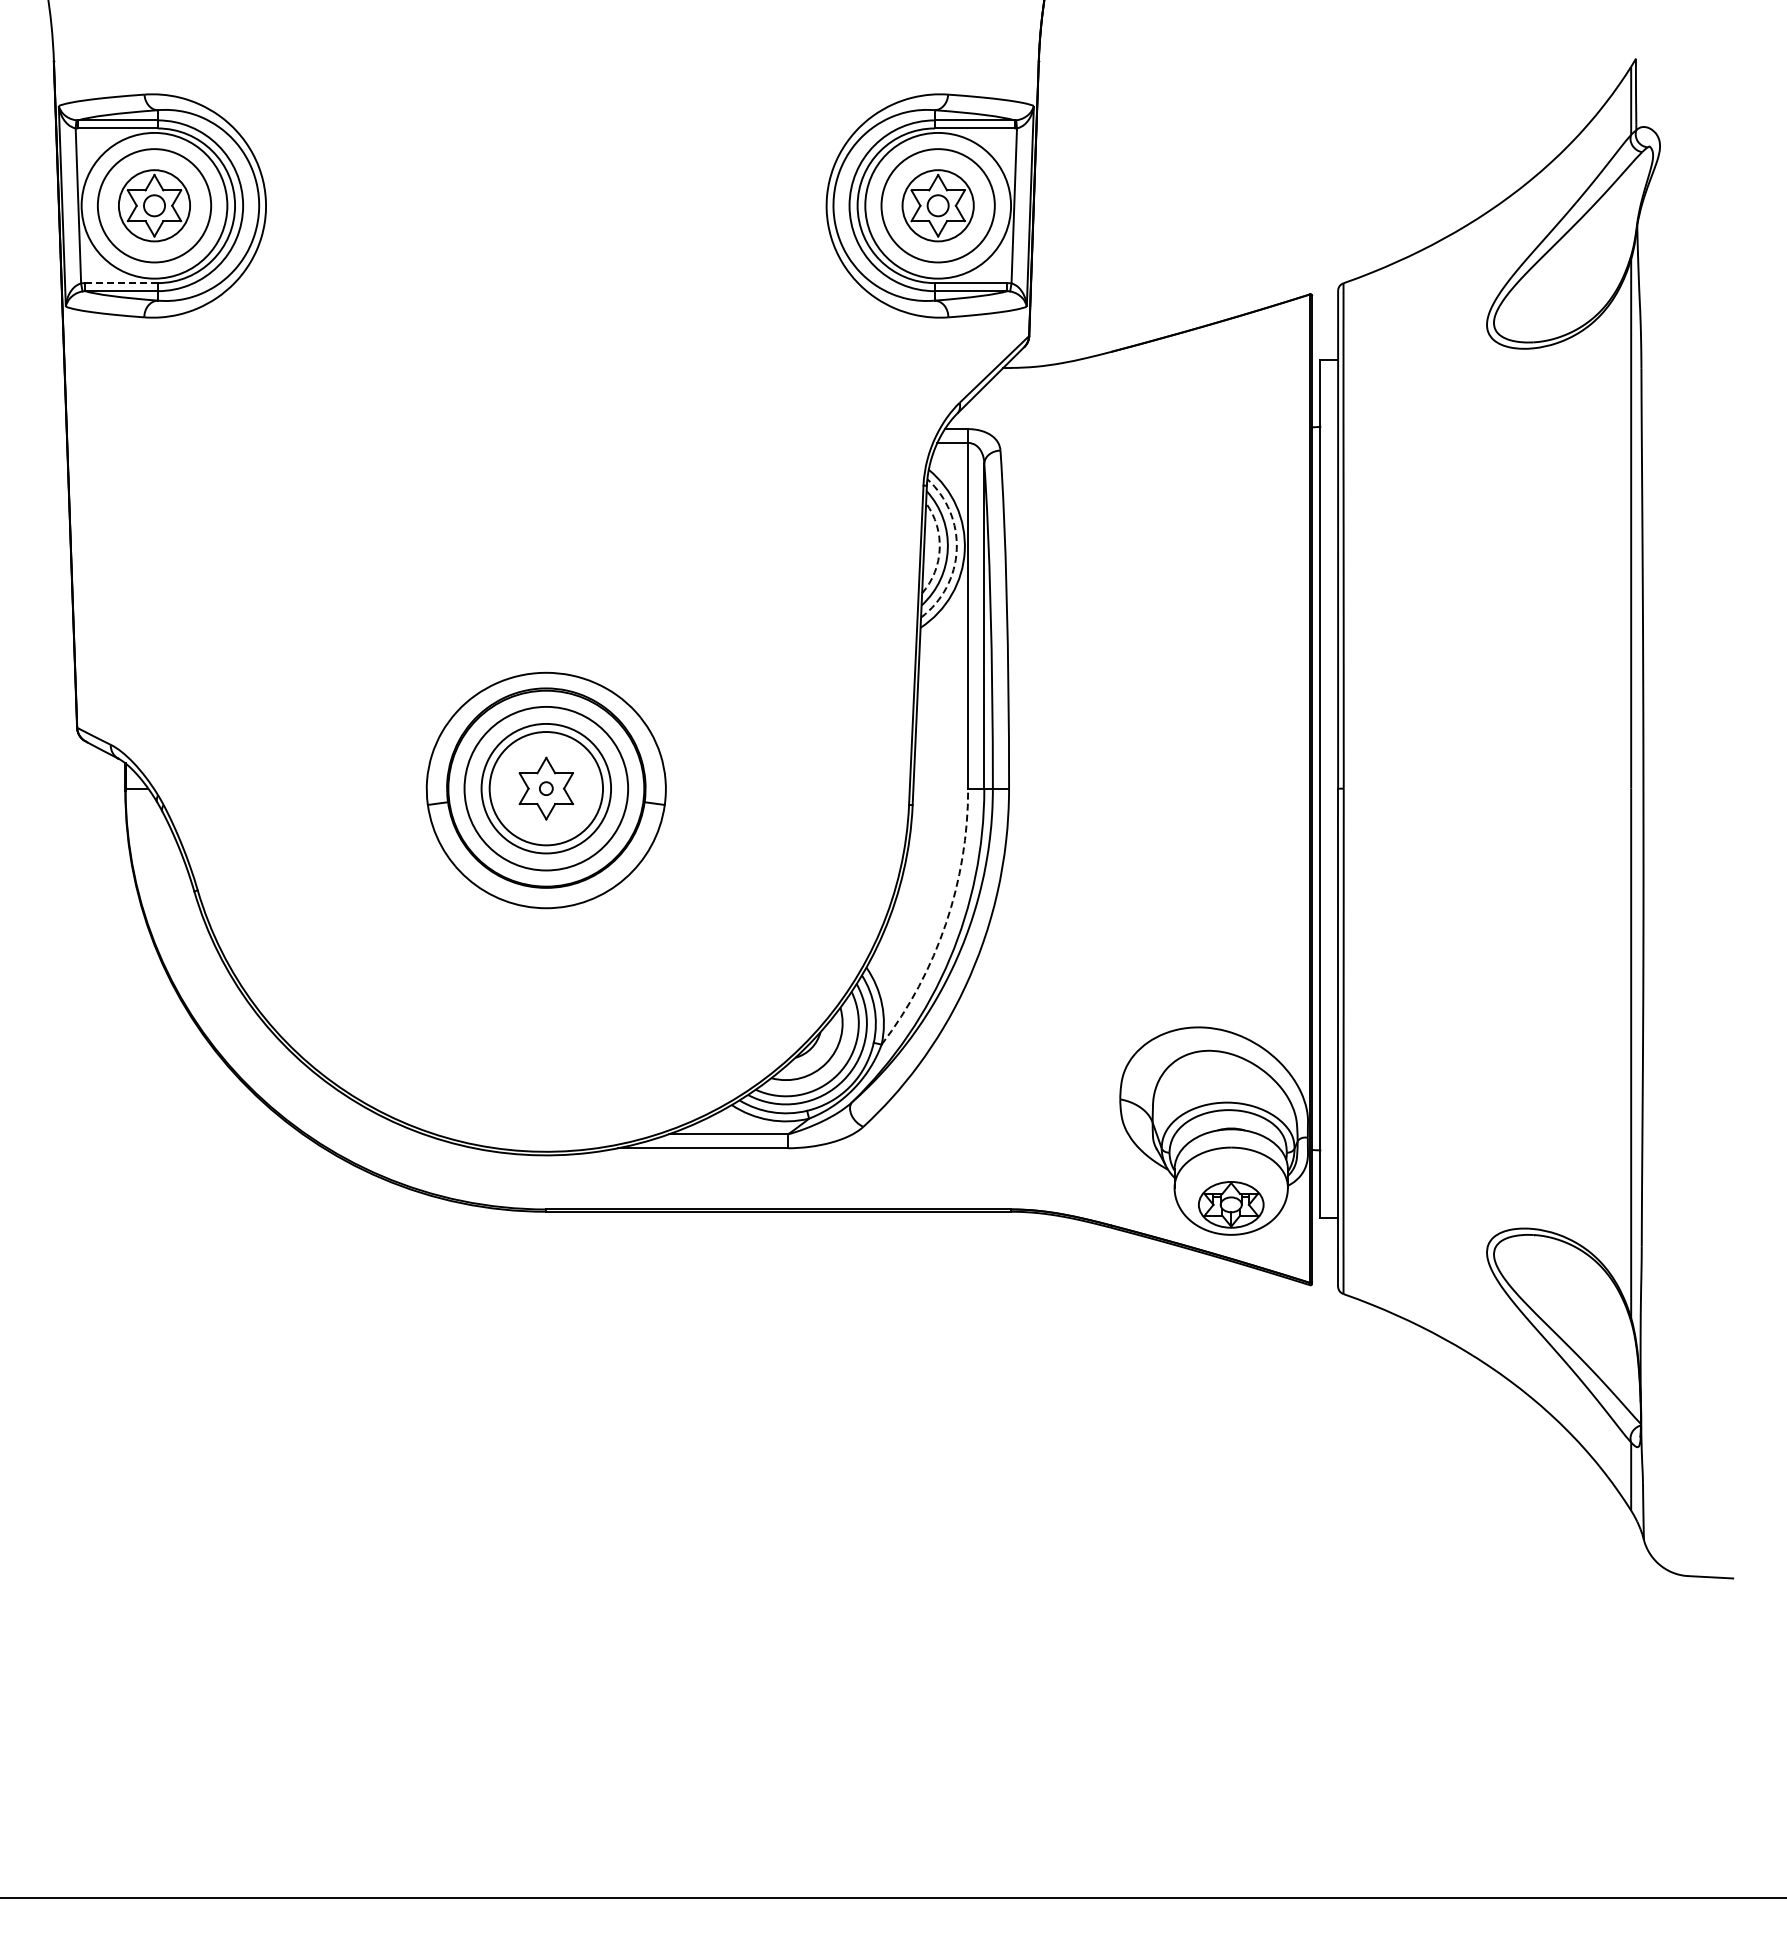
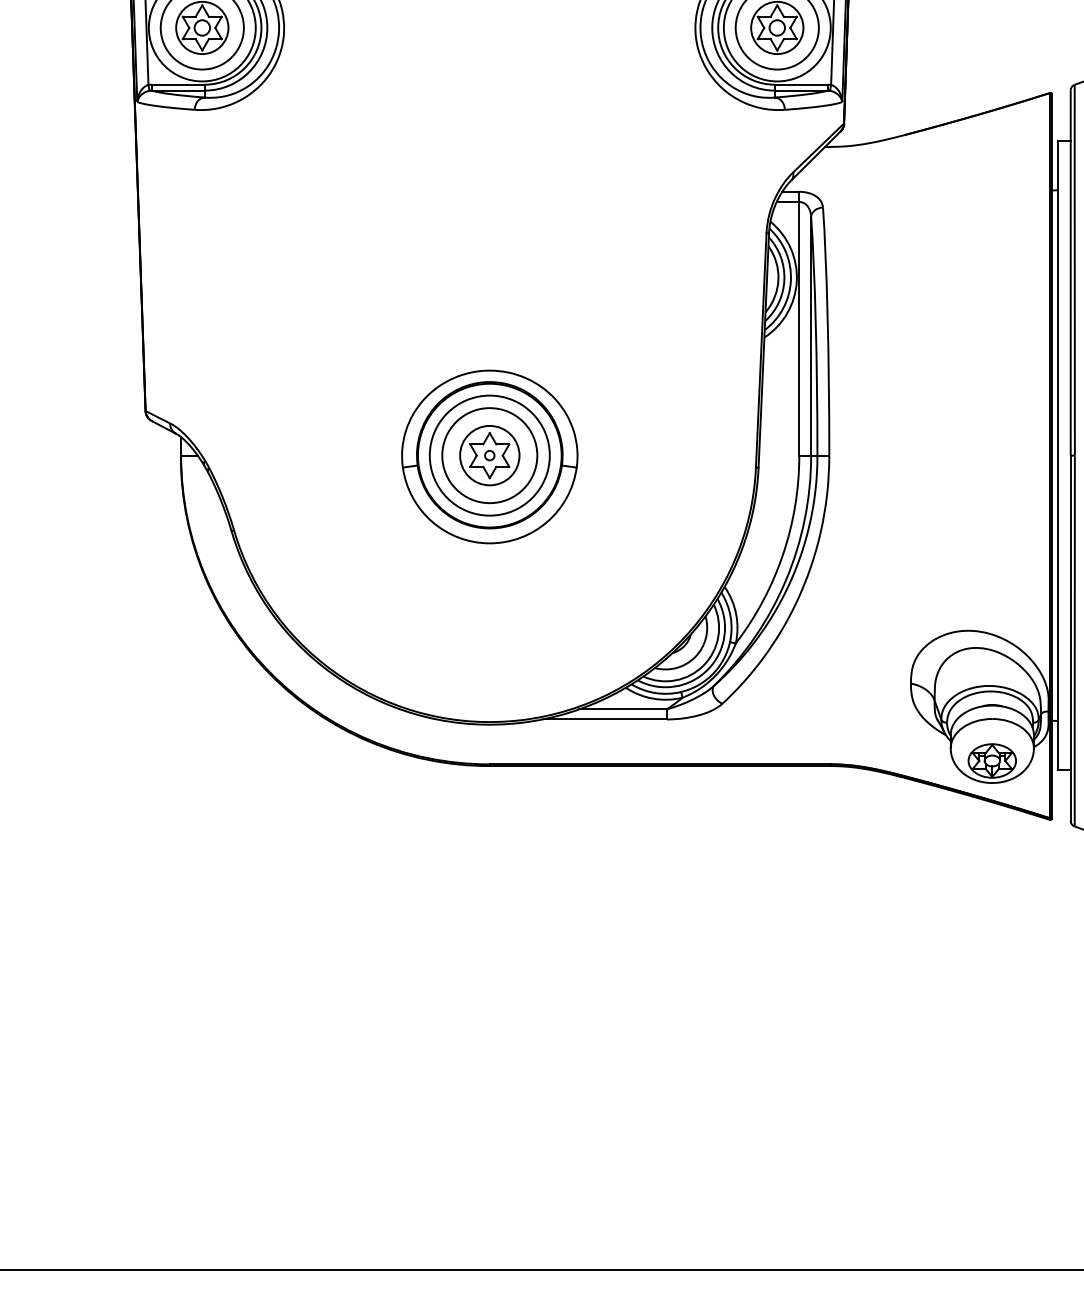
line: (122, 283) -> (178, 84), dashed -> solid
arc: (939, 549) -> (778, 280), dashed -> solid
arc: (956, 549) -> (790, 280), dashed -> solid
circle: (545, 788) -> (489, 455), size x0.71
arc: (945, 923) -> (782, 554), dashed -> solid

